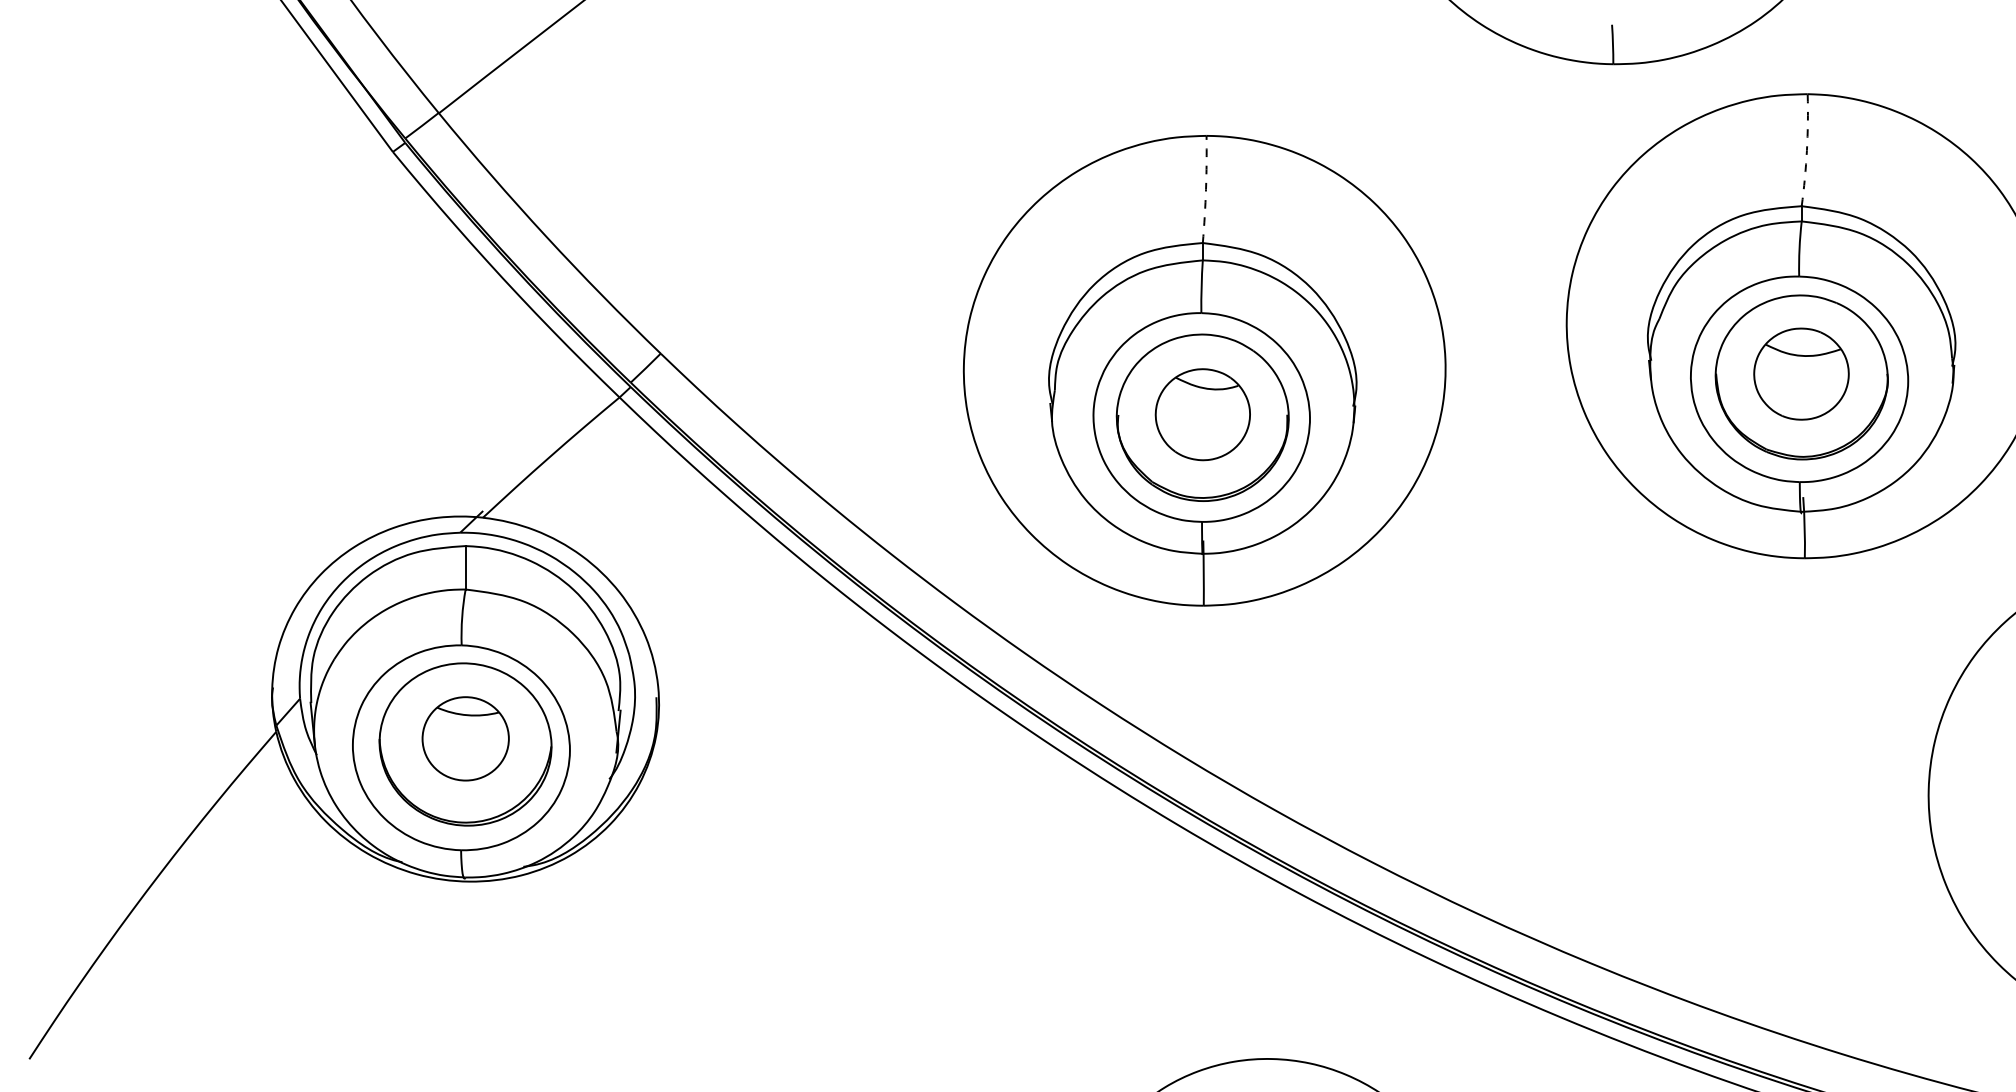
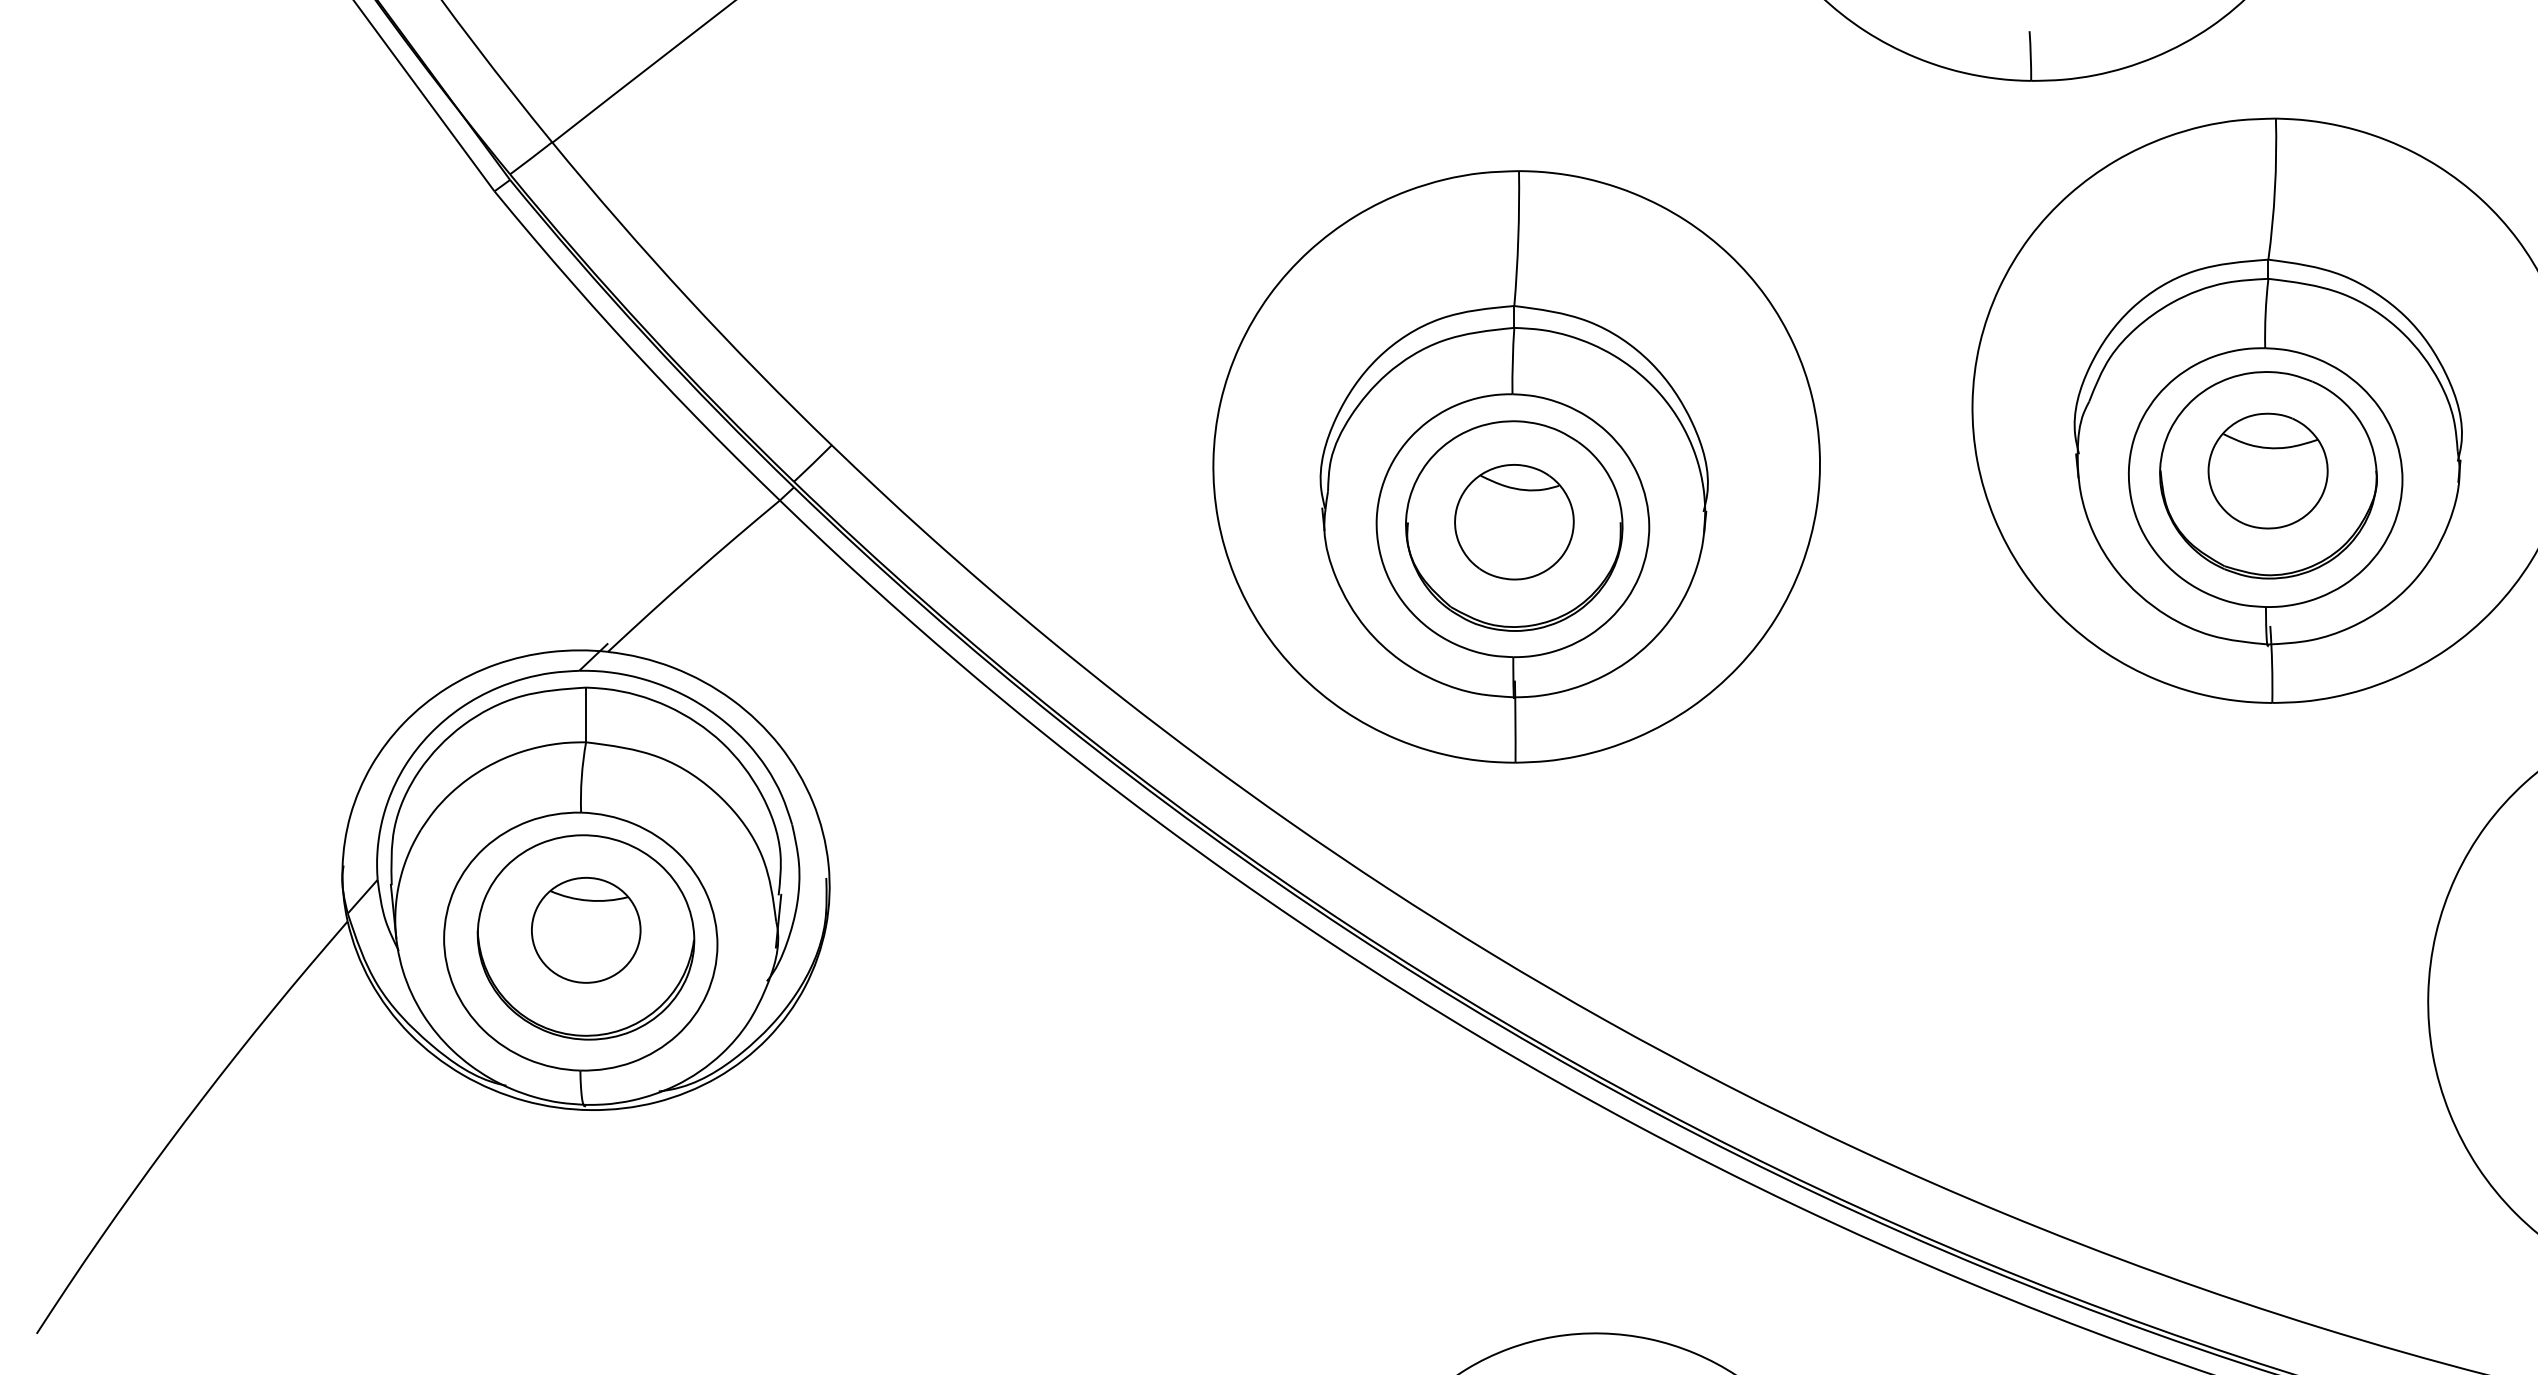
arc: (1806, 150) -> (2274, 189), dashed -> solid
arc: (1206, 189) -> (1518, 238), dashed -> solid

